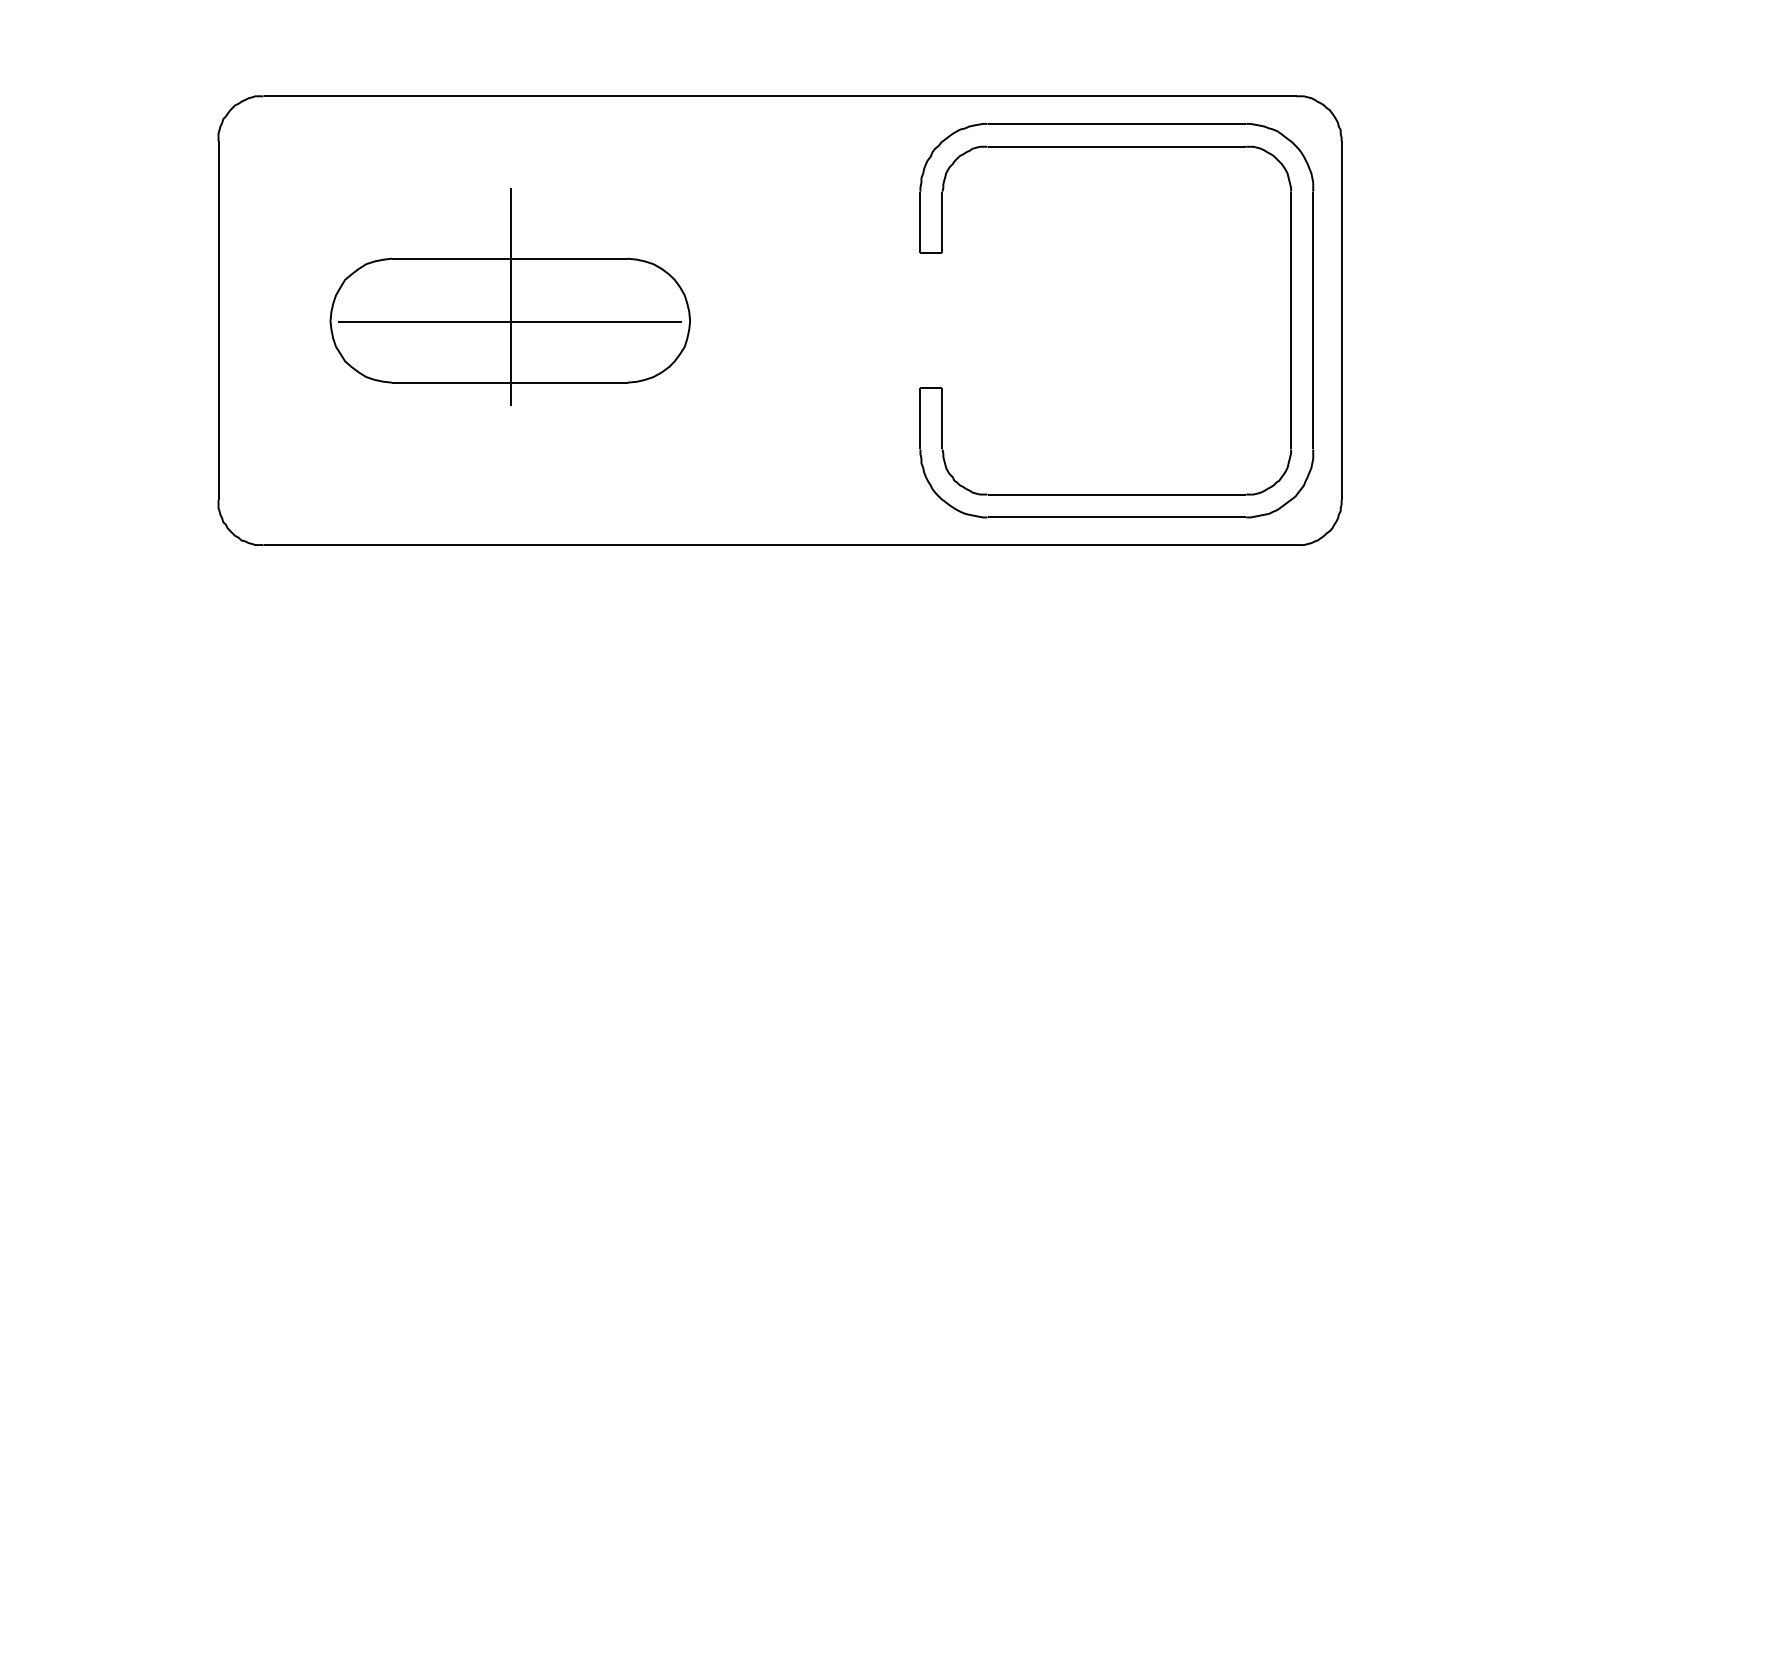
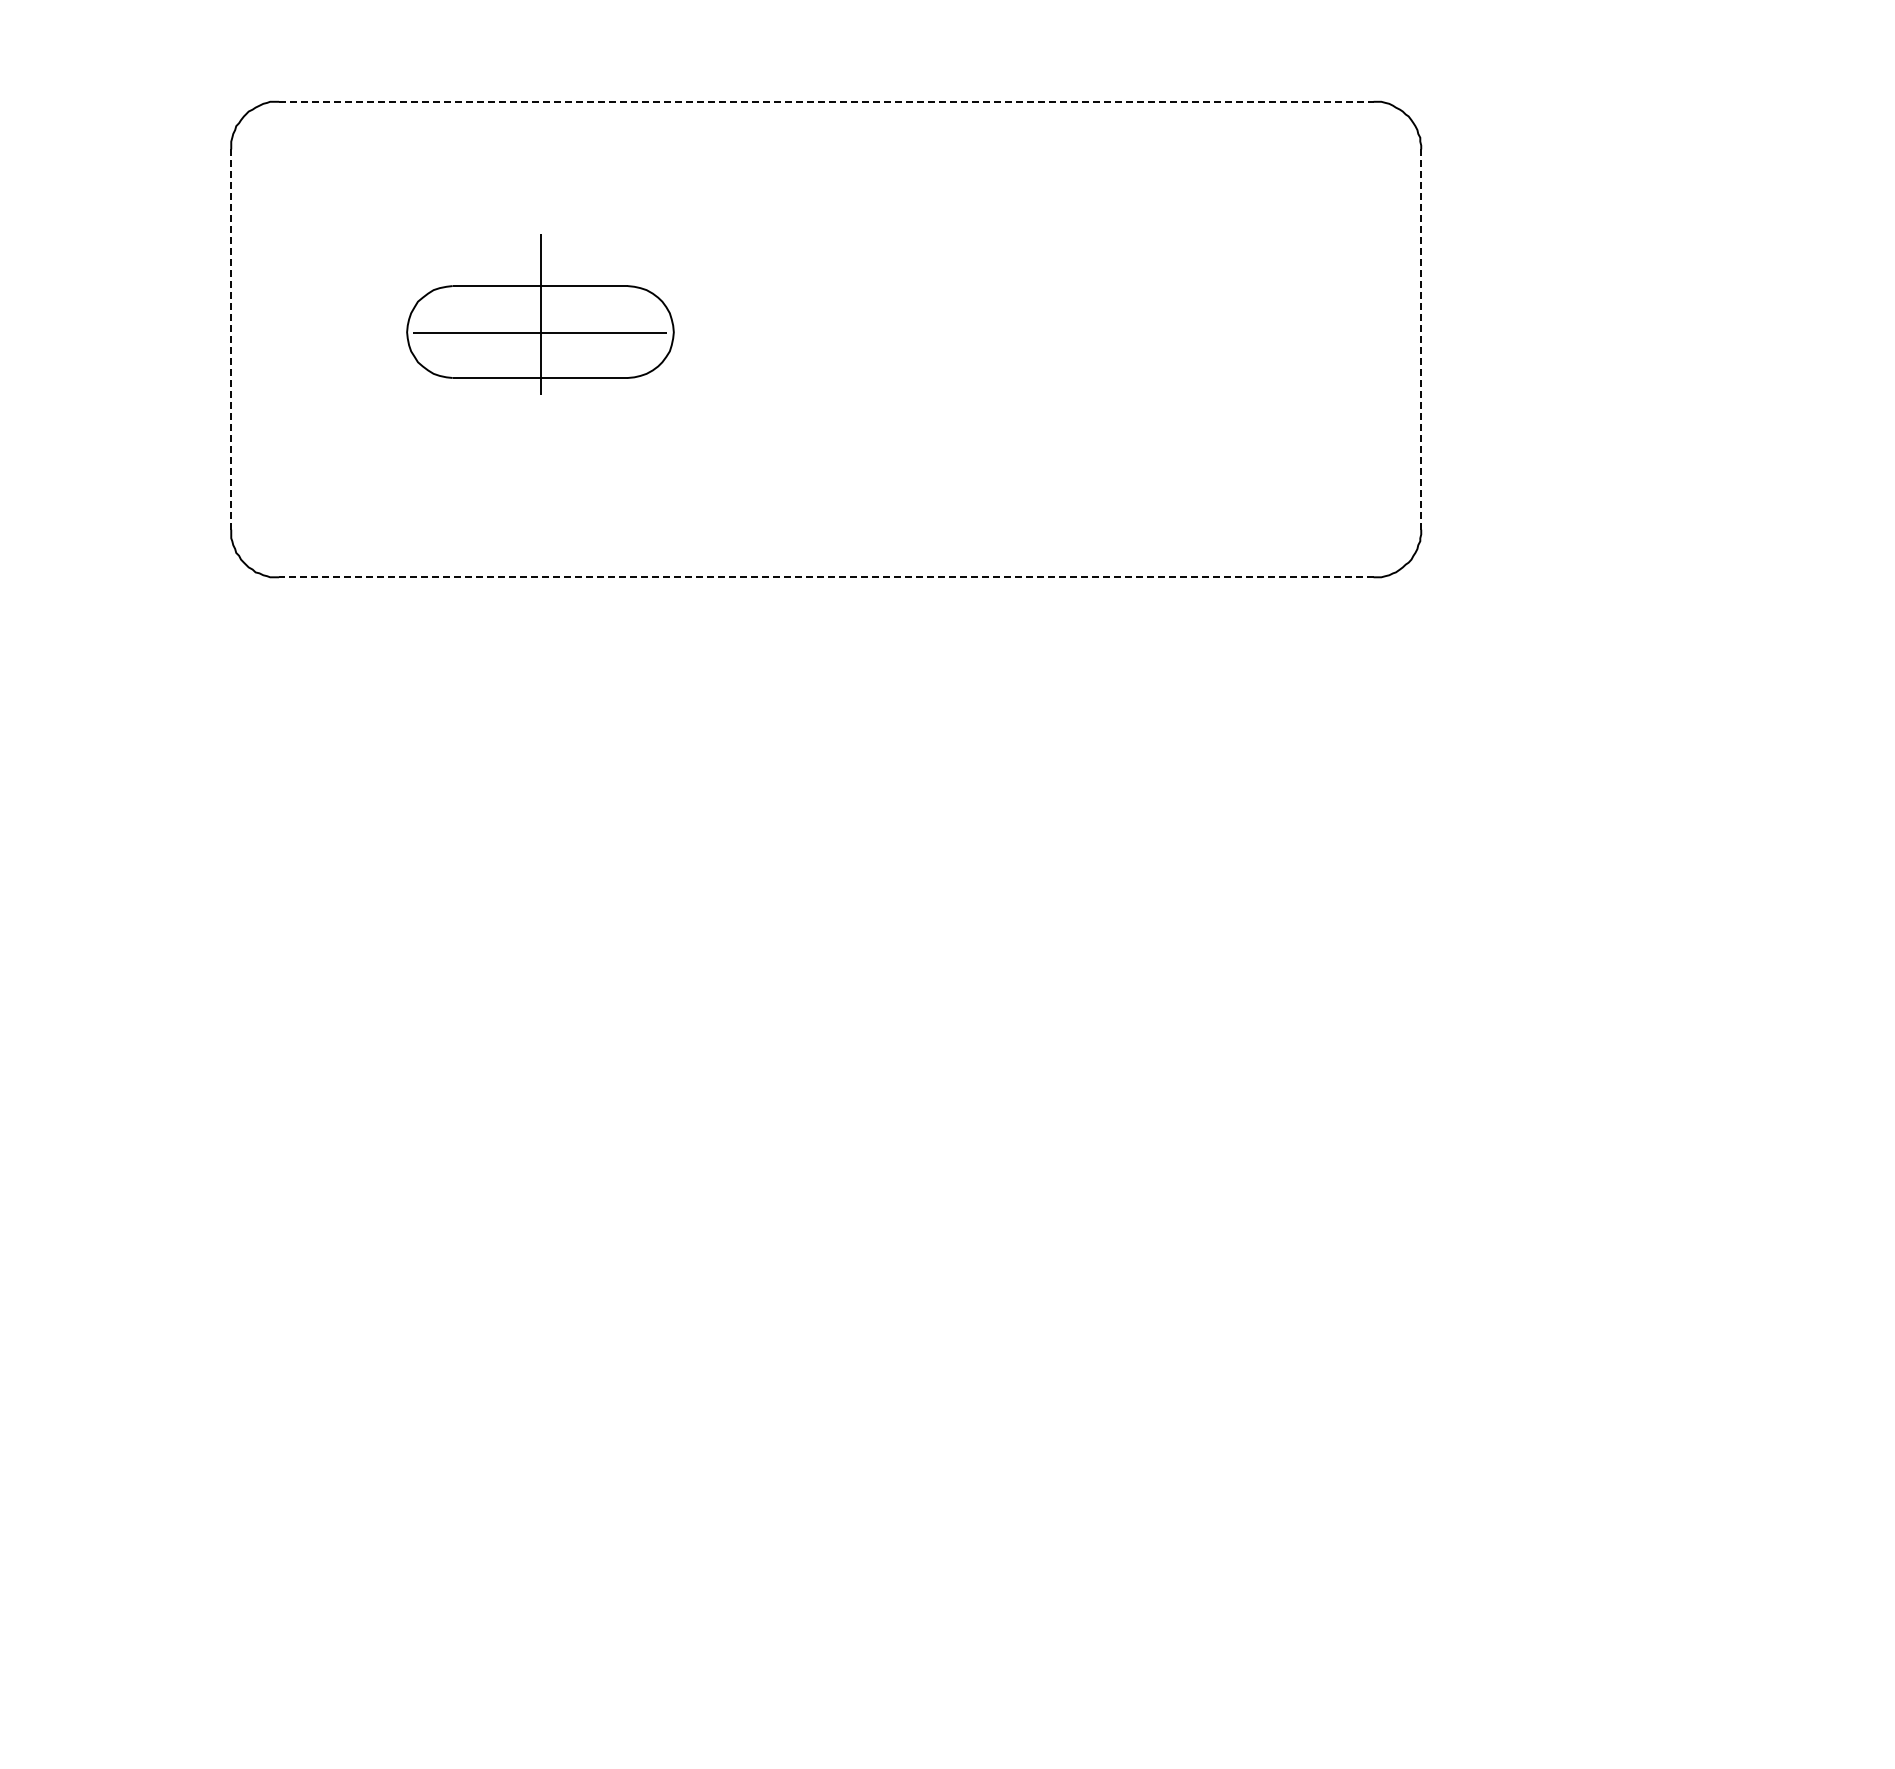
line: (780, 96) -> (826, 101), solid -> dashed
part: (1117, 146) -> (1183, 155), removed
part: (510, 297) -> (540, 314), size x0.7
line: (218, 320) -> (231, 339), solid -> dashed
line: (1341, 321) -> (1421, 340), solid -> dashed
line: (779, 545) -> (825, 577), solid -> dashed

